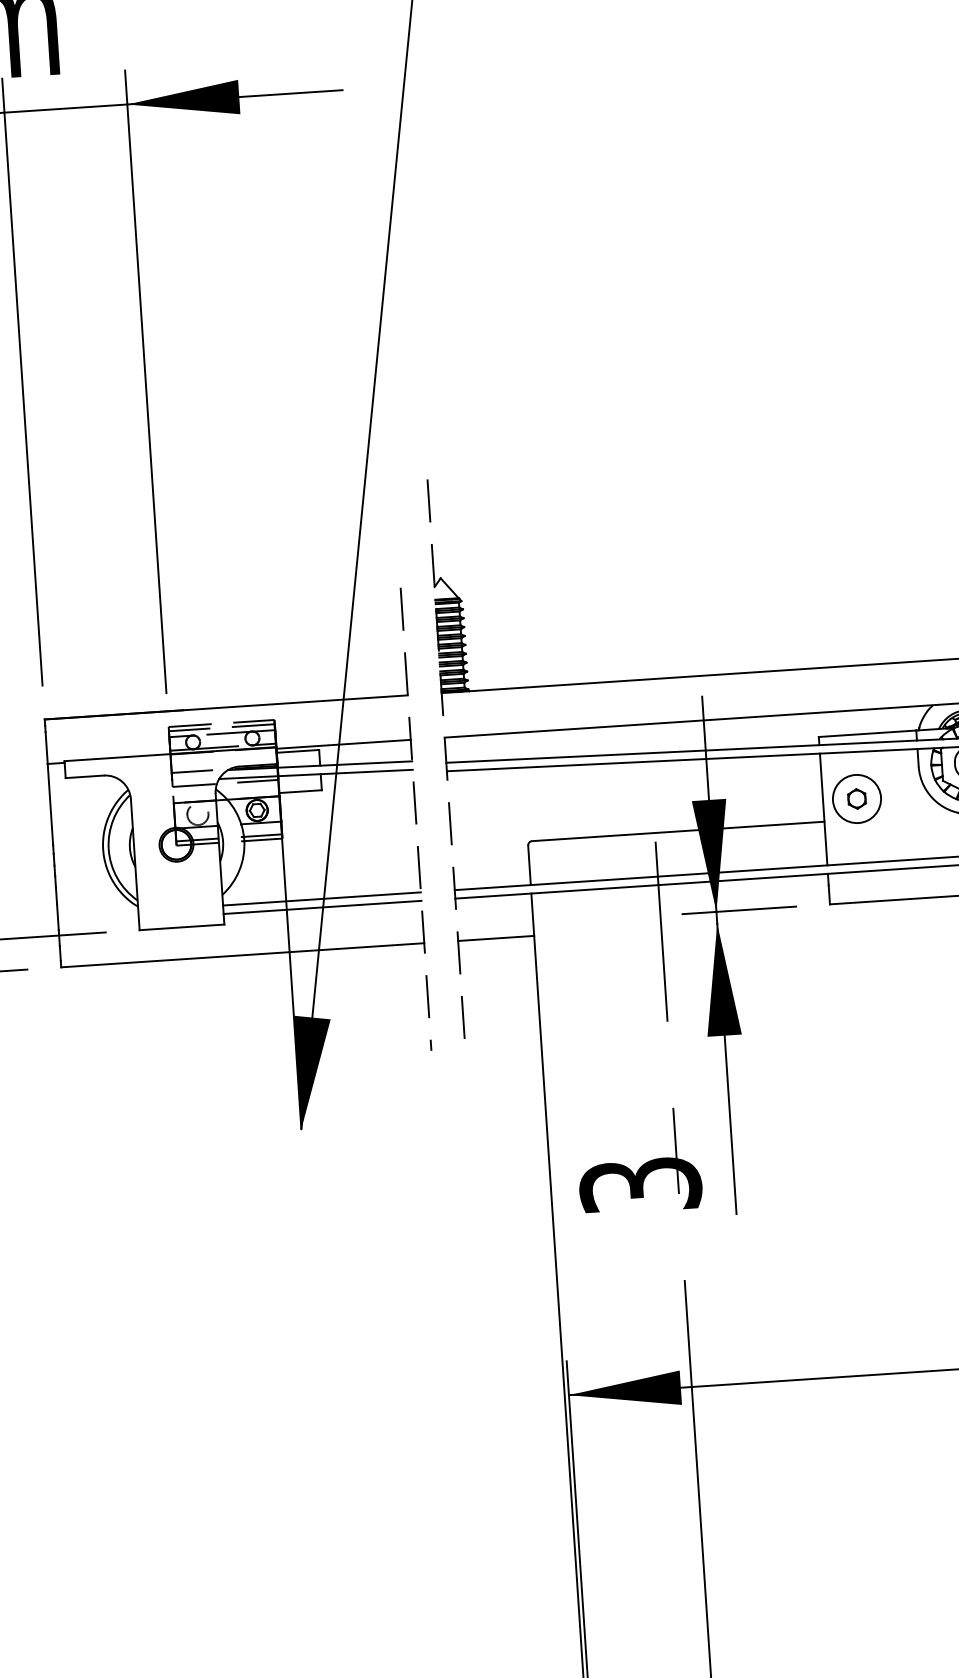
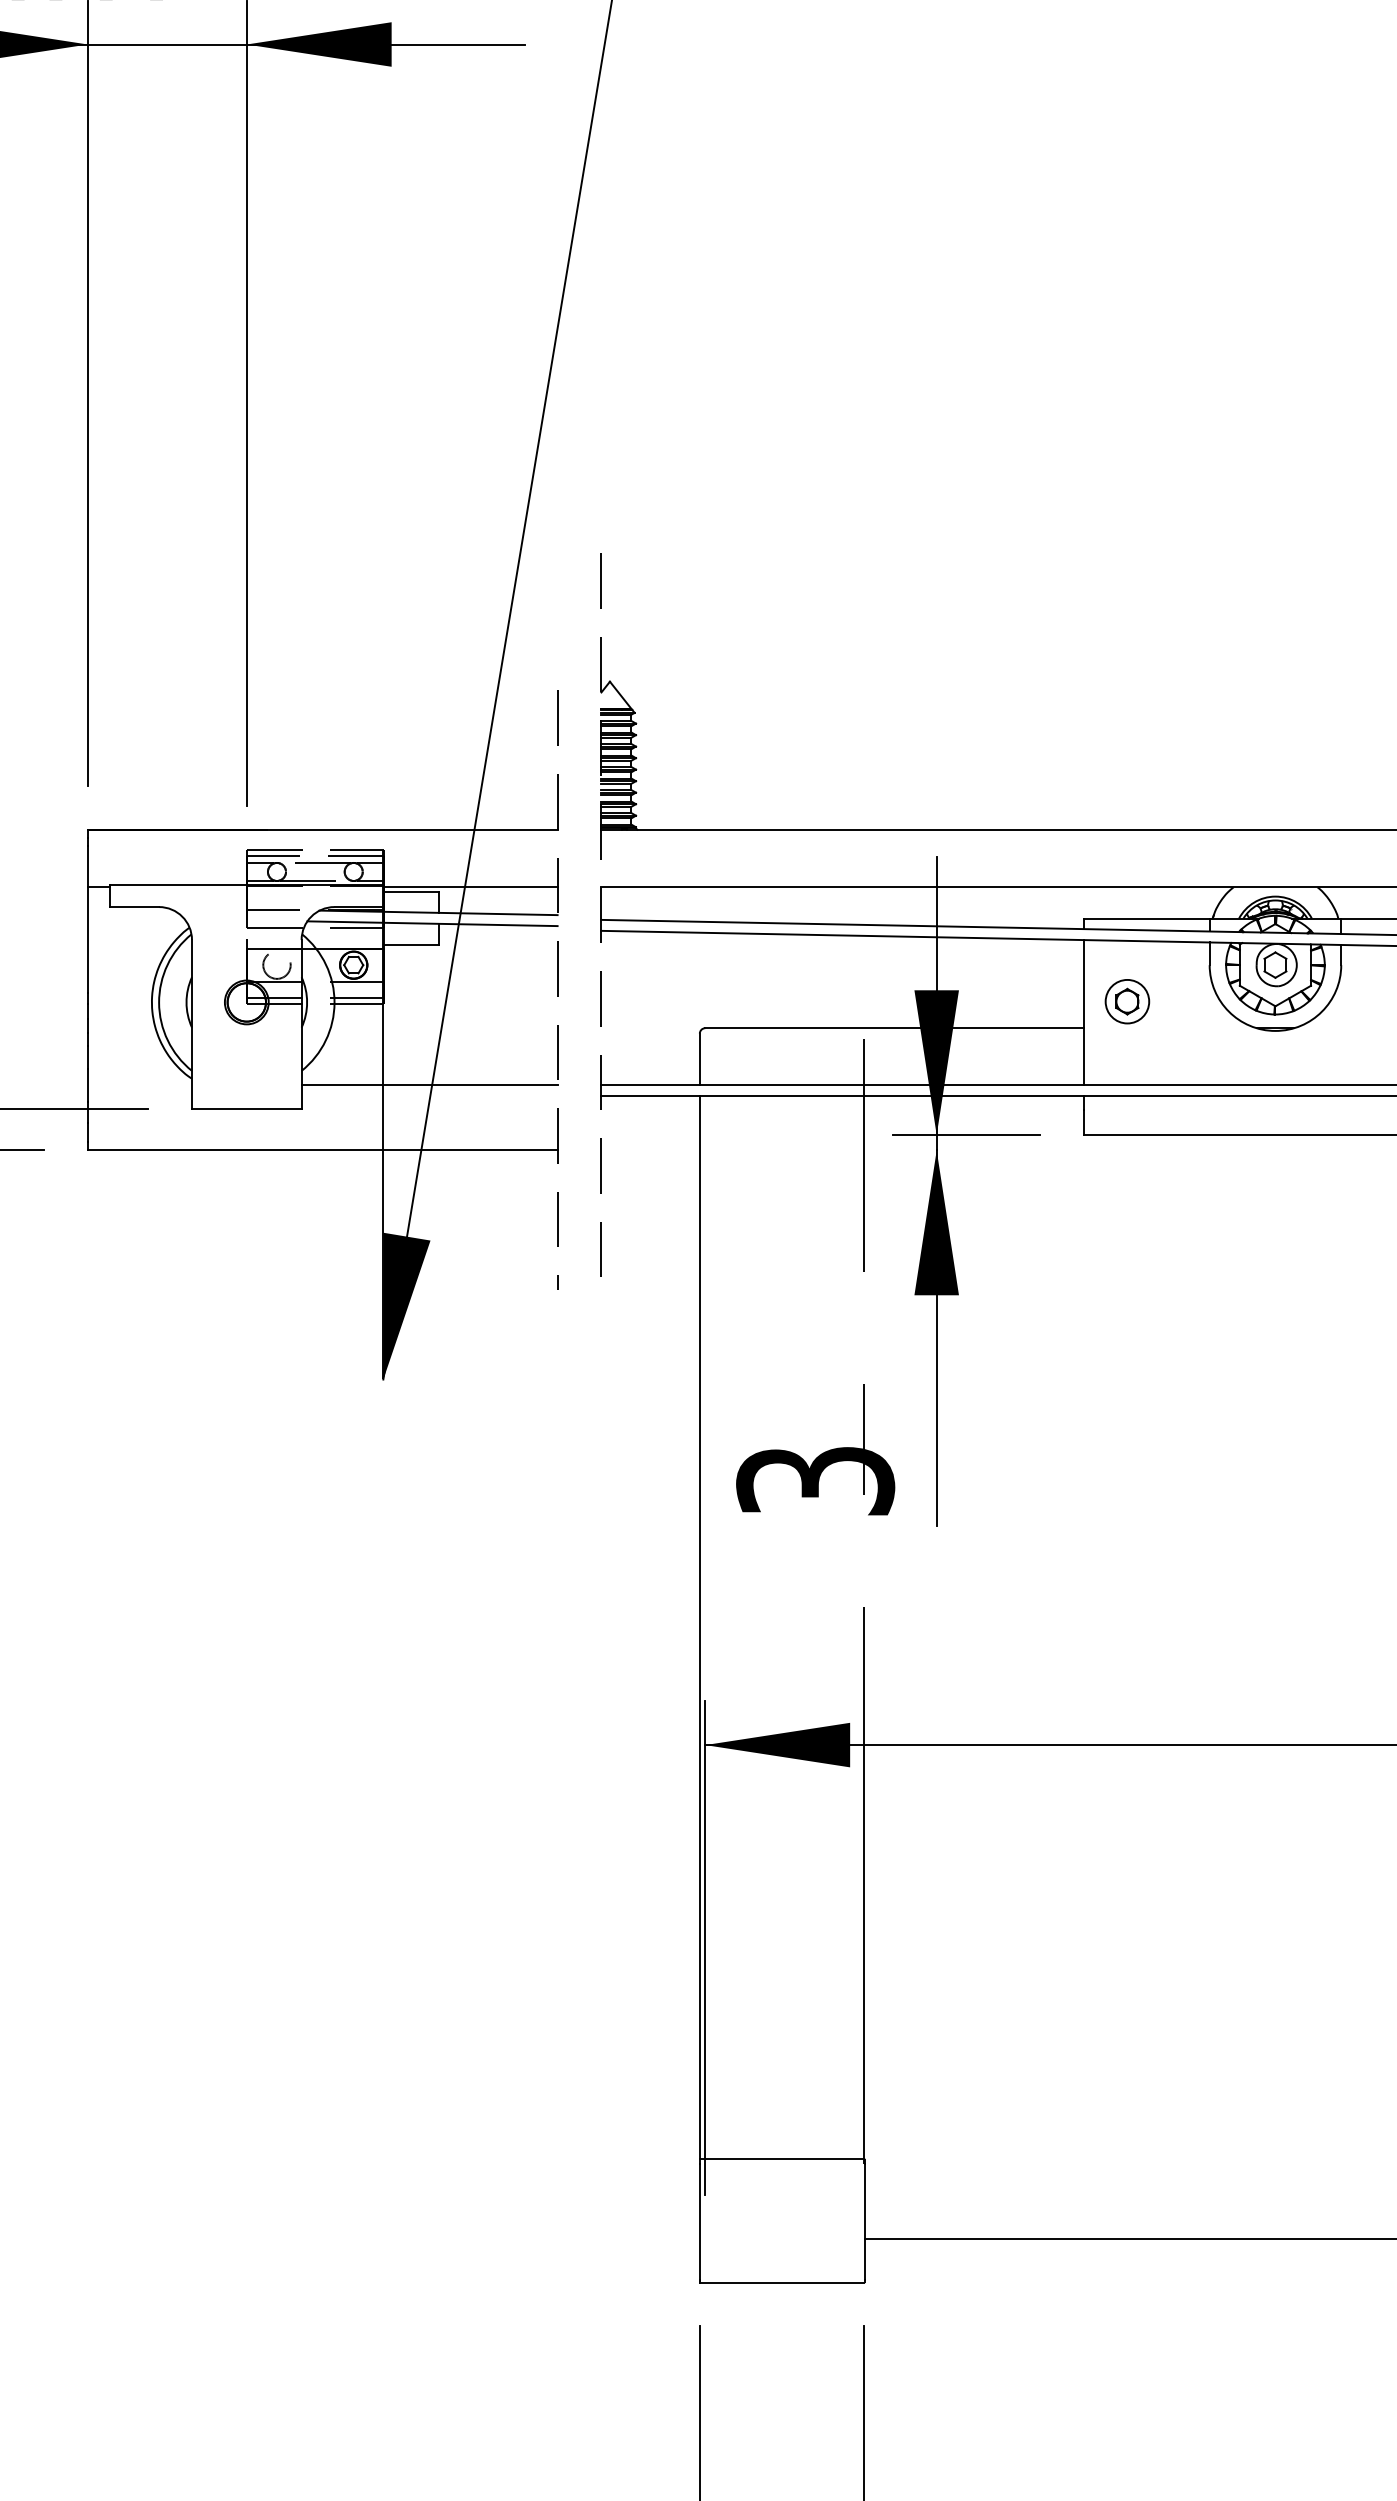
circle: (857, 798) -> (1127, 1001), size x0.7
line: (322, 907) -> (429, 1095), removed
line: (496, 938) -> (650, 1150), removed

